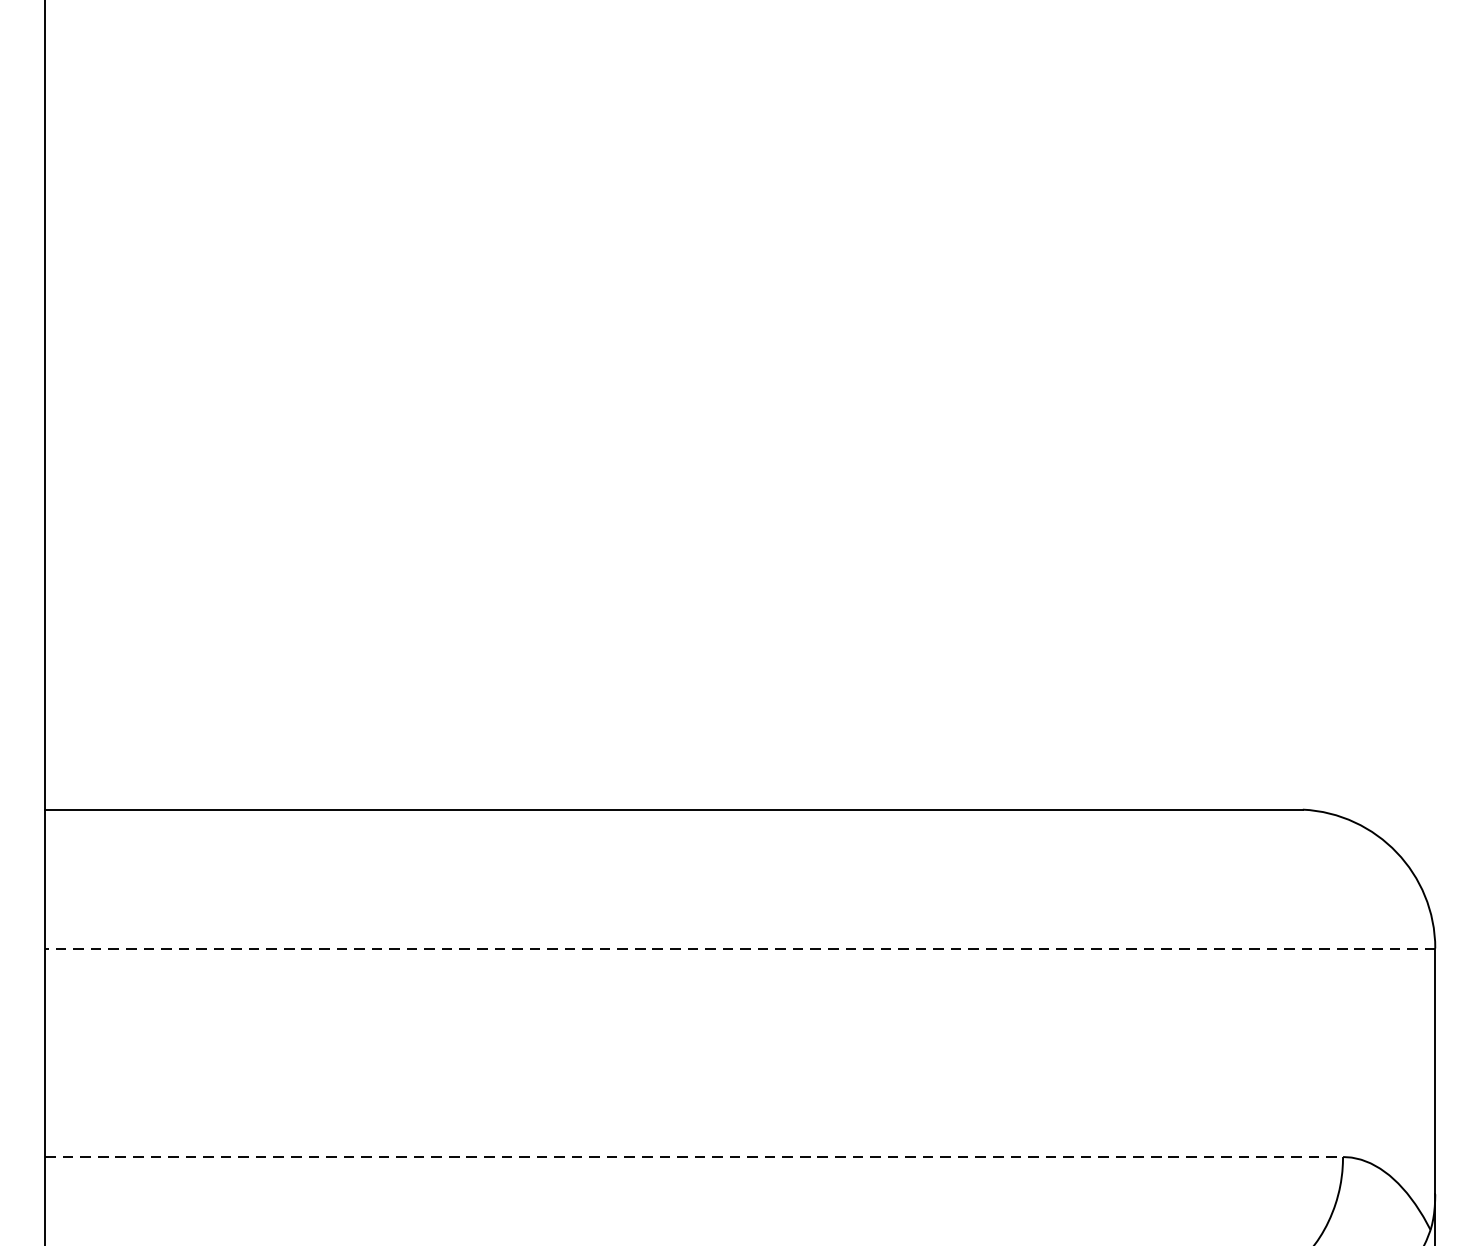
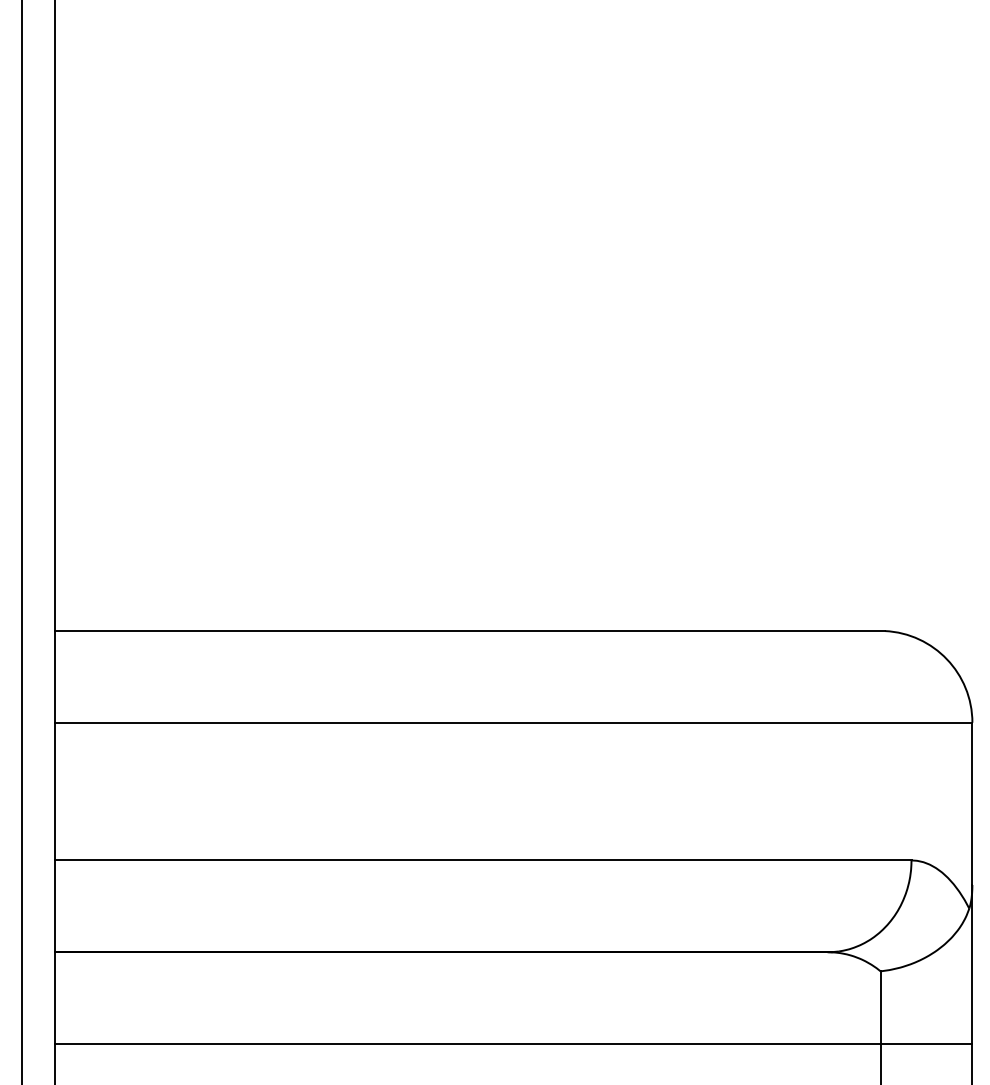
line: (740, 948) -> (513, 722), dashed -> solid
line: (694, 1157) -> (483, 860), dashed -> solid

